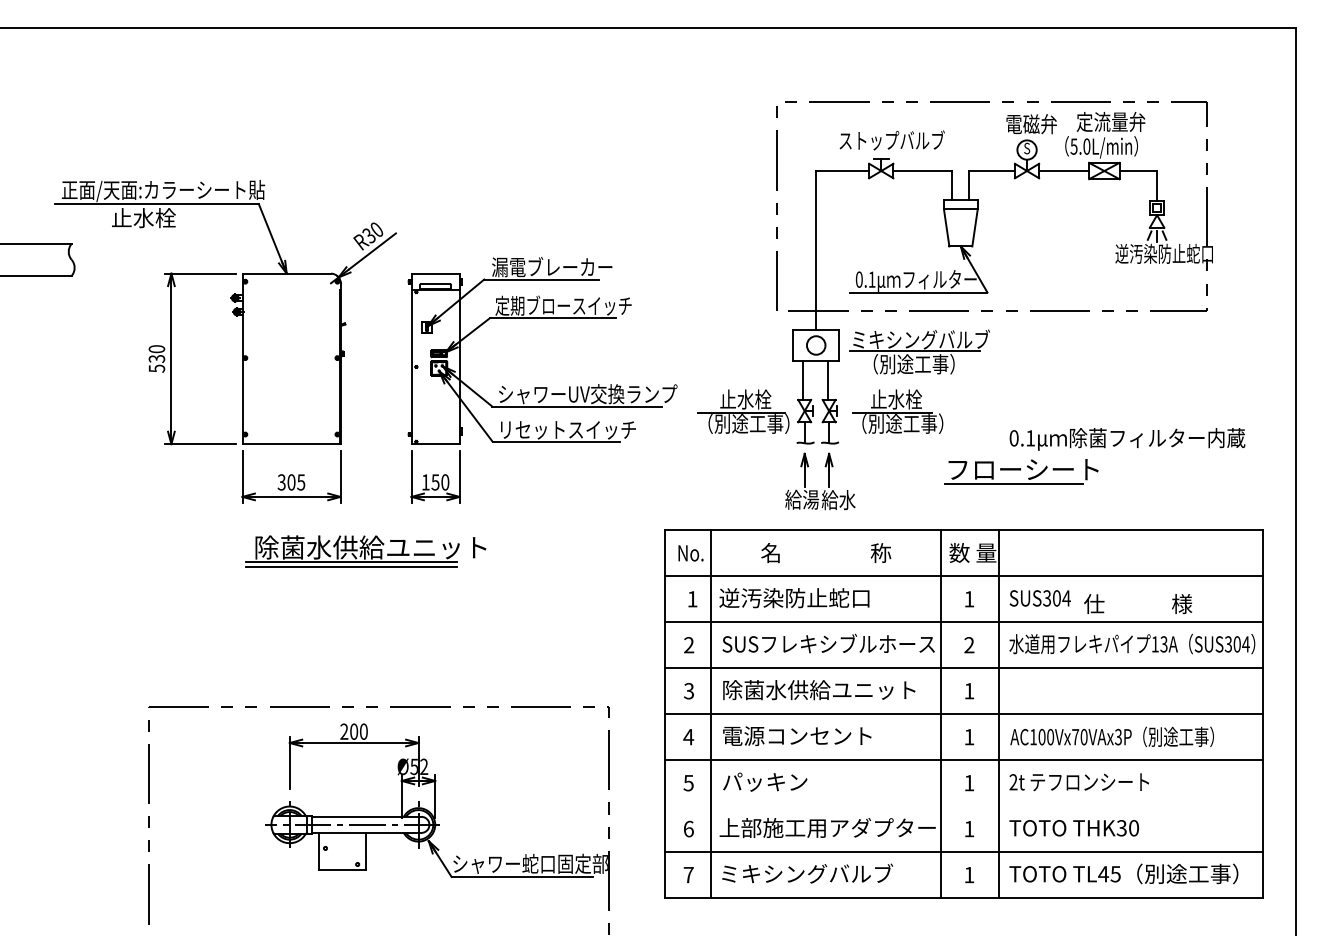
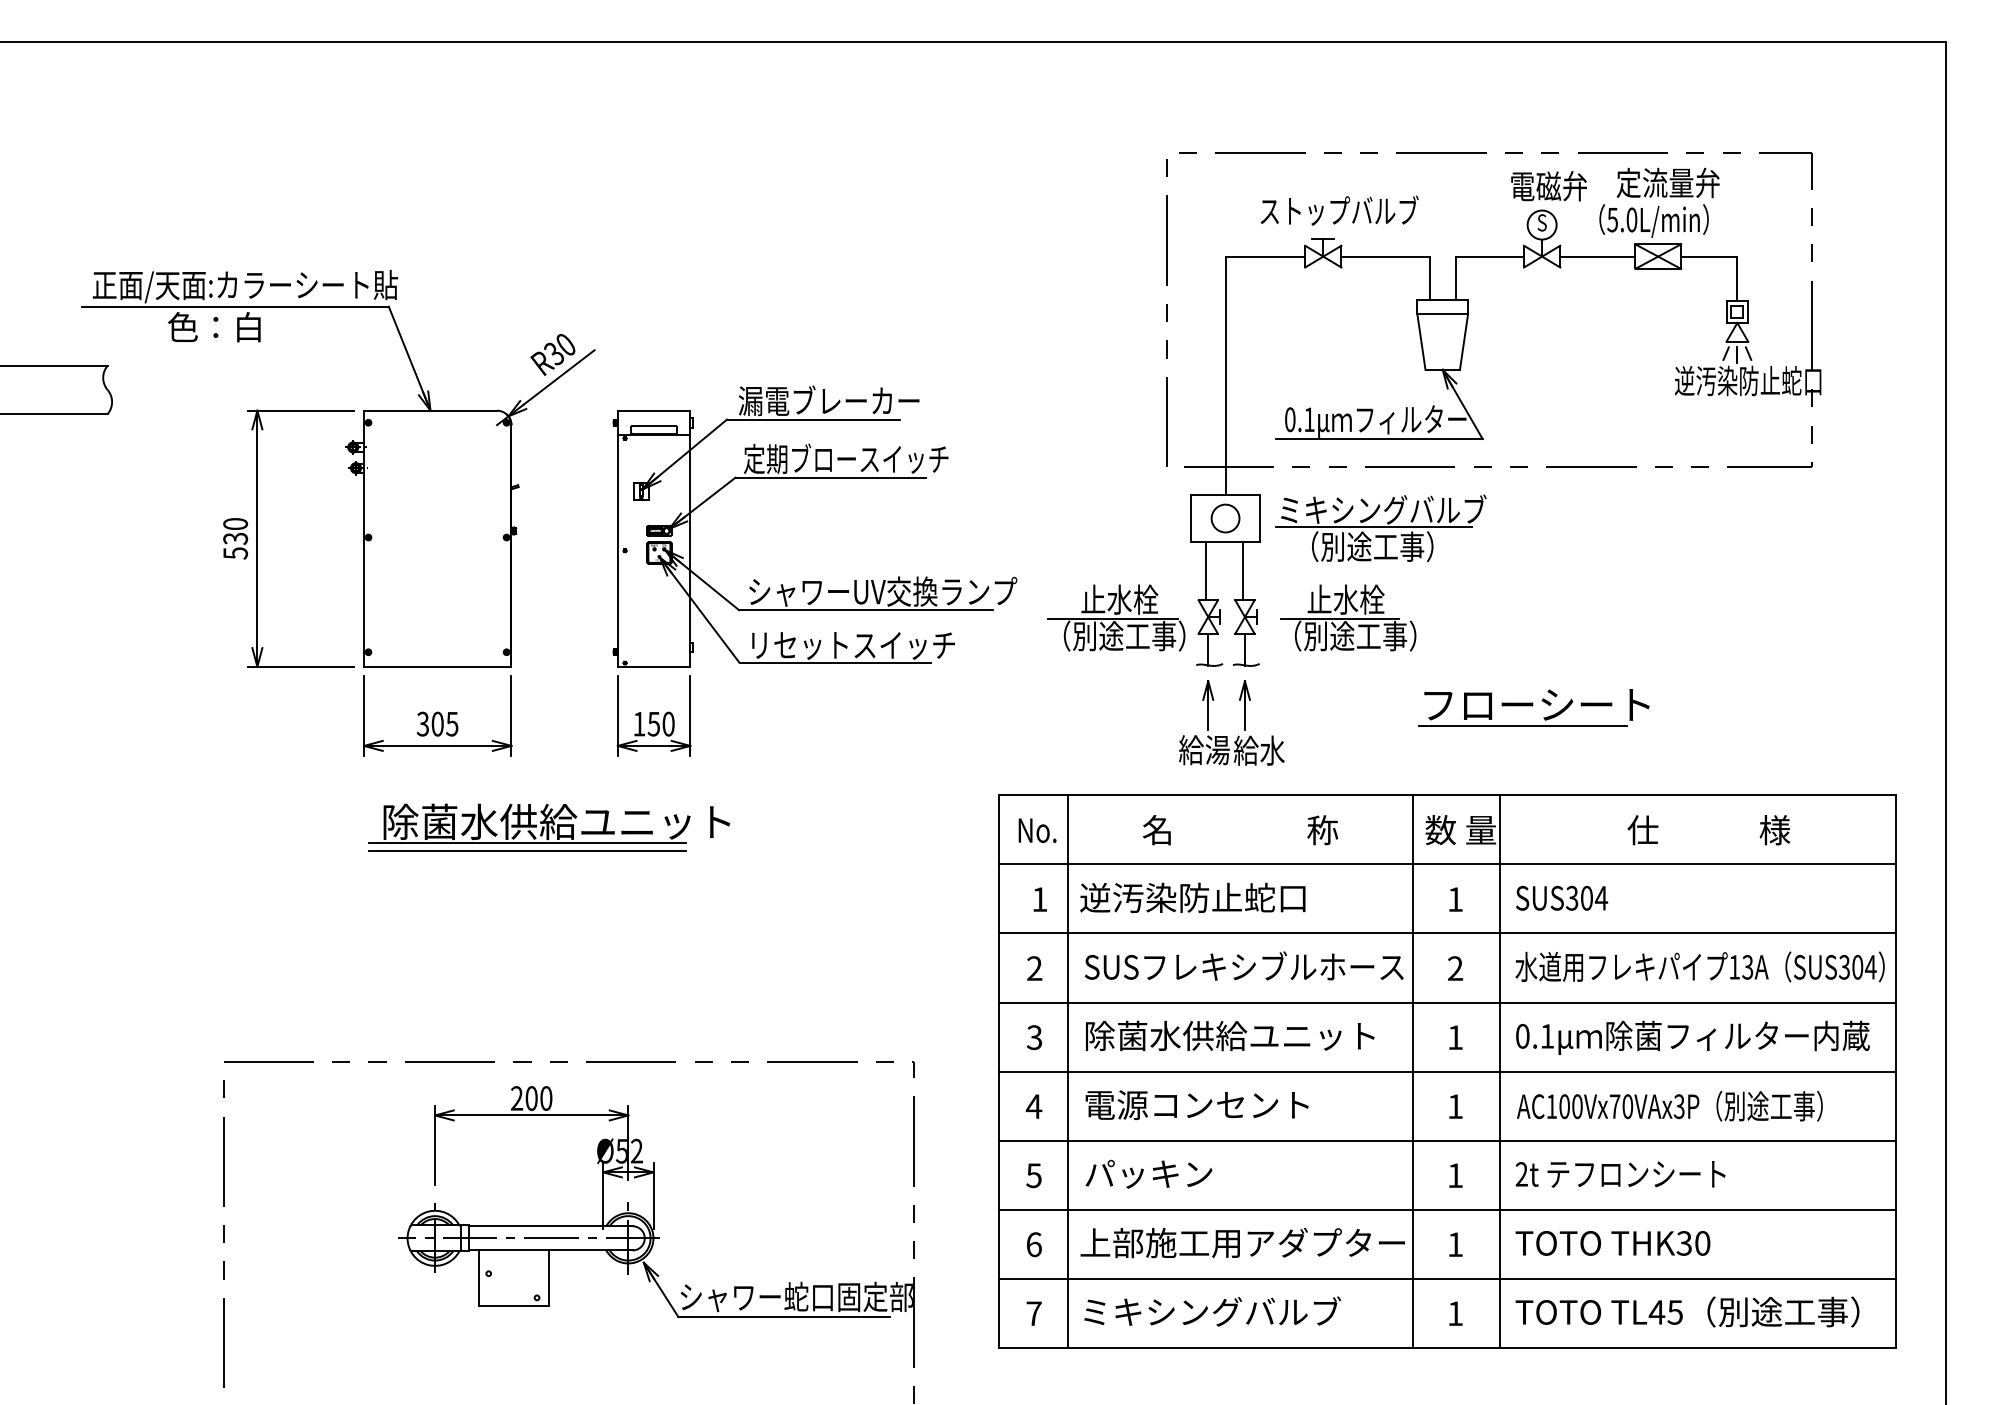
text: (143, 218) -> (215, 327), 止水栓 -> 色：白
text: (1127, 439) -> (1692, 1038), moved
text: (1138, 604) -> (1709, 830), moved
line: (963, 805) -> (1446, 1209), added

